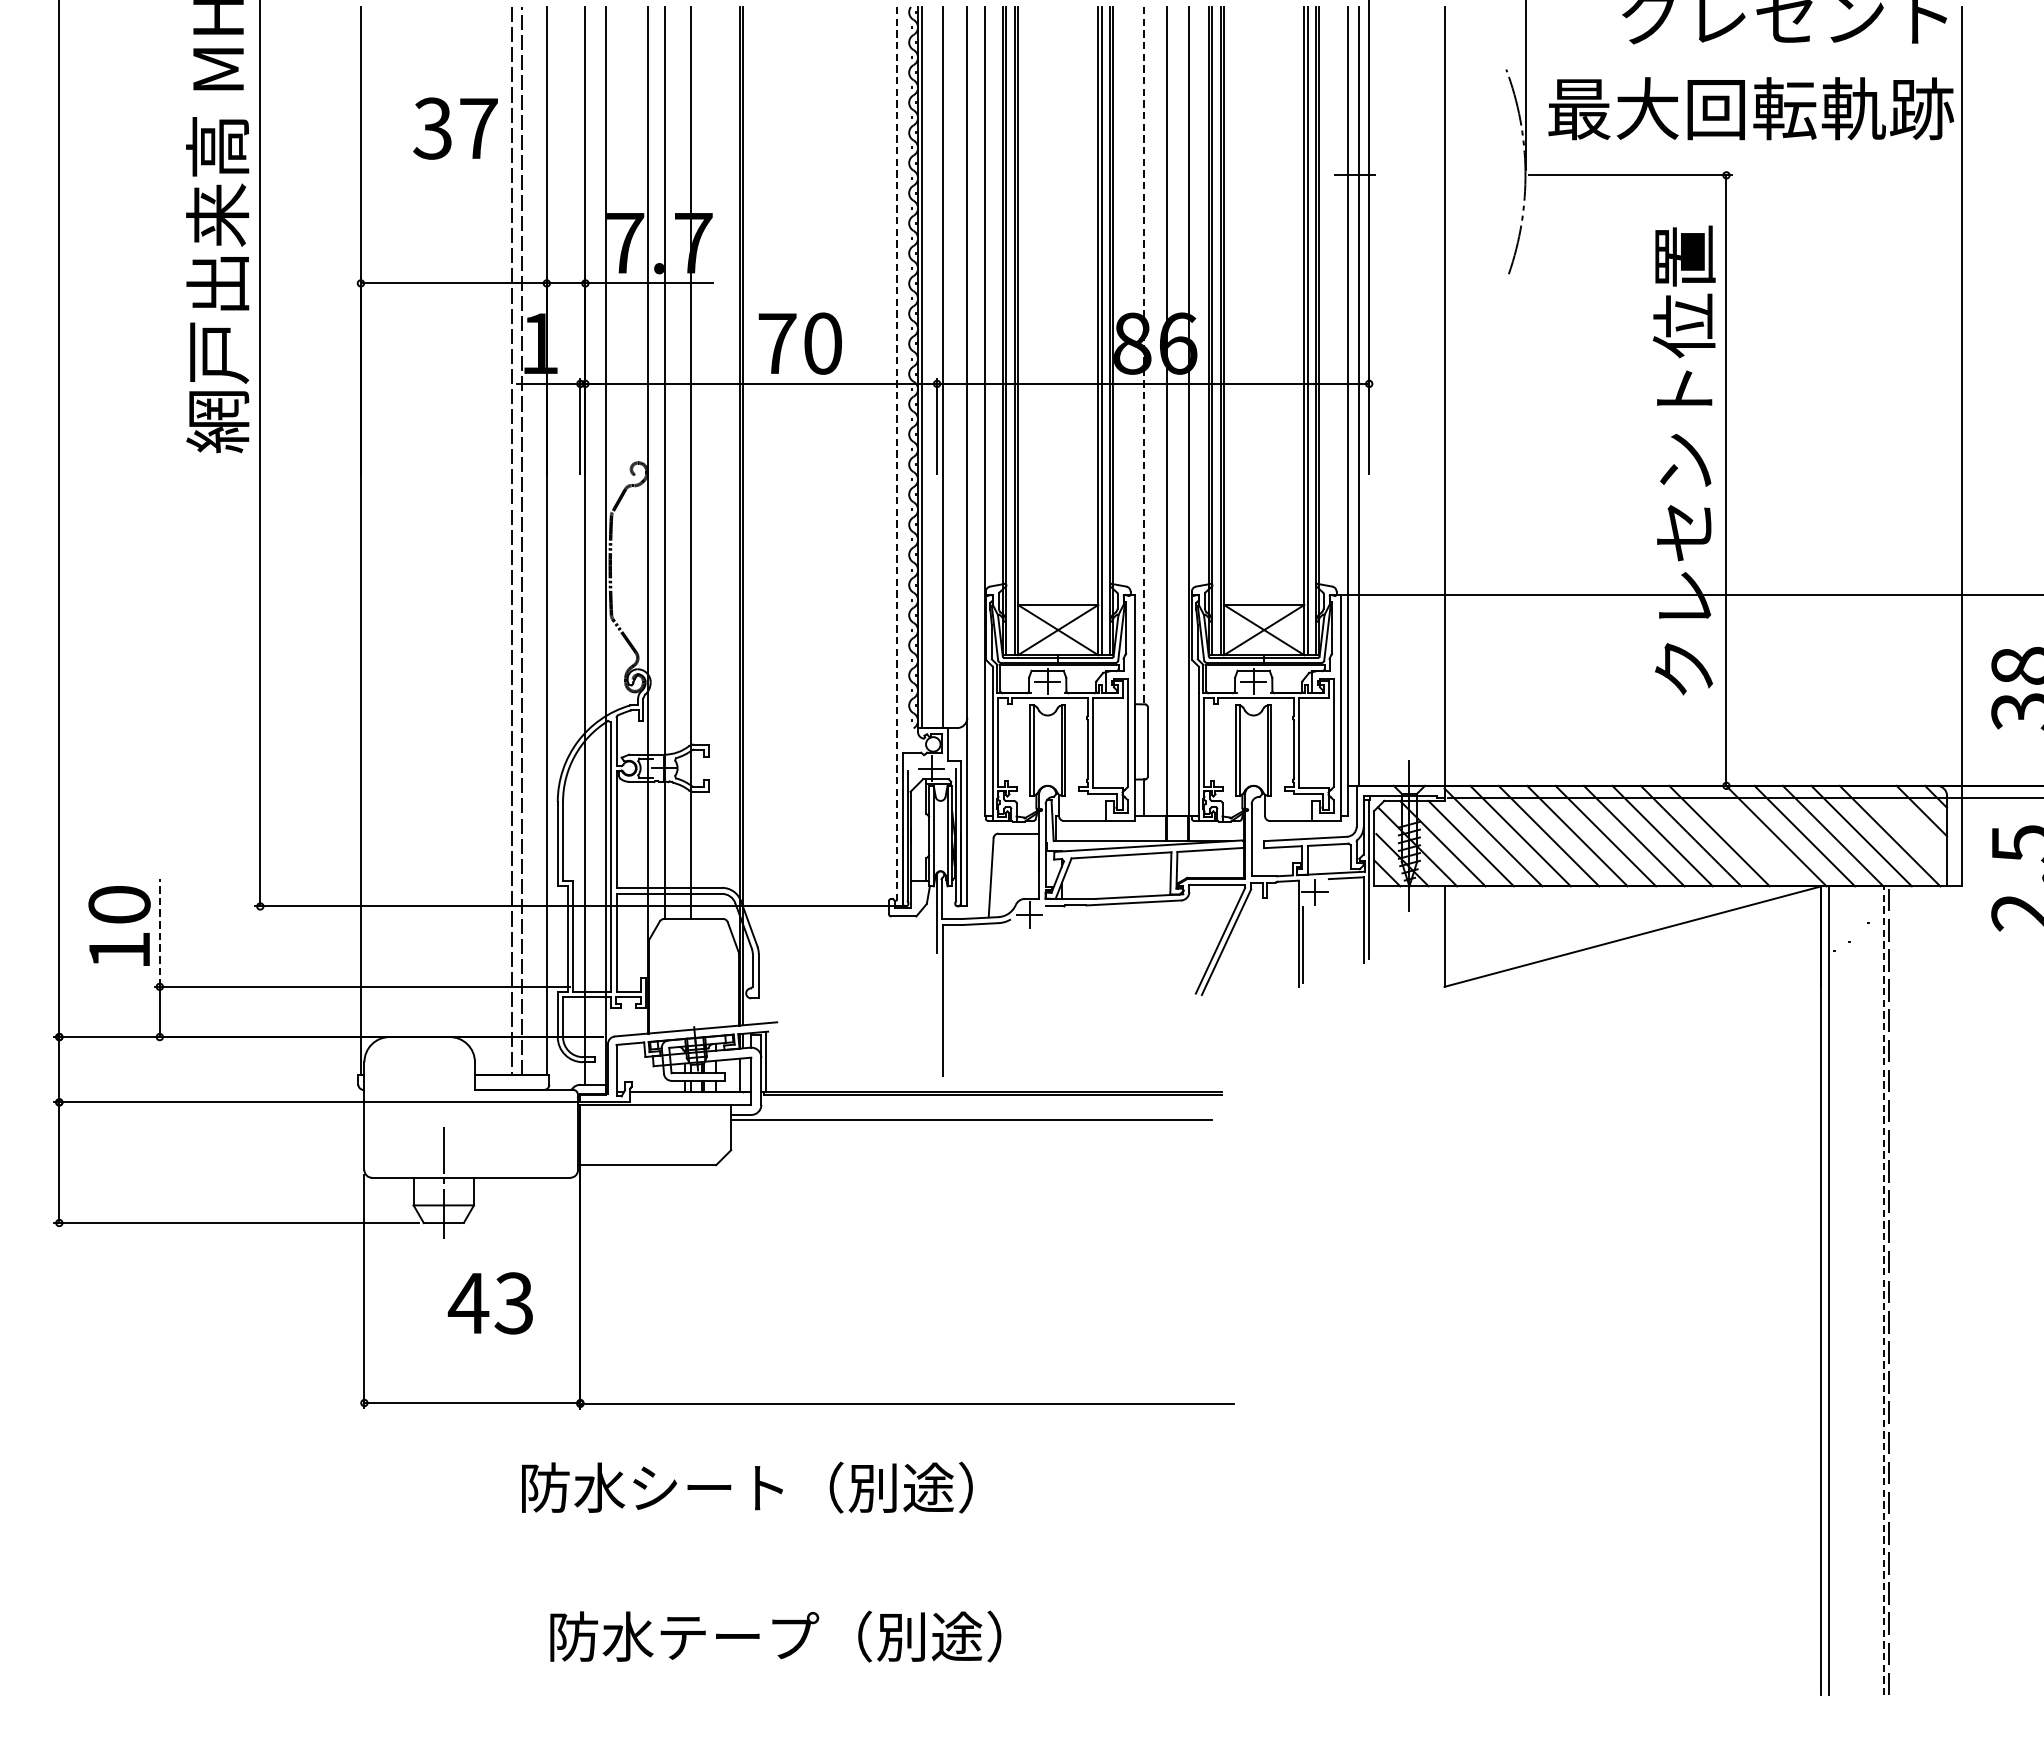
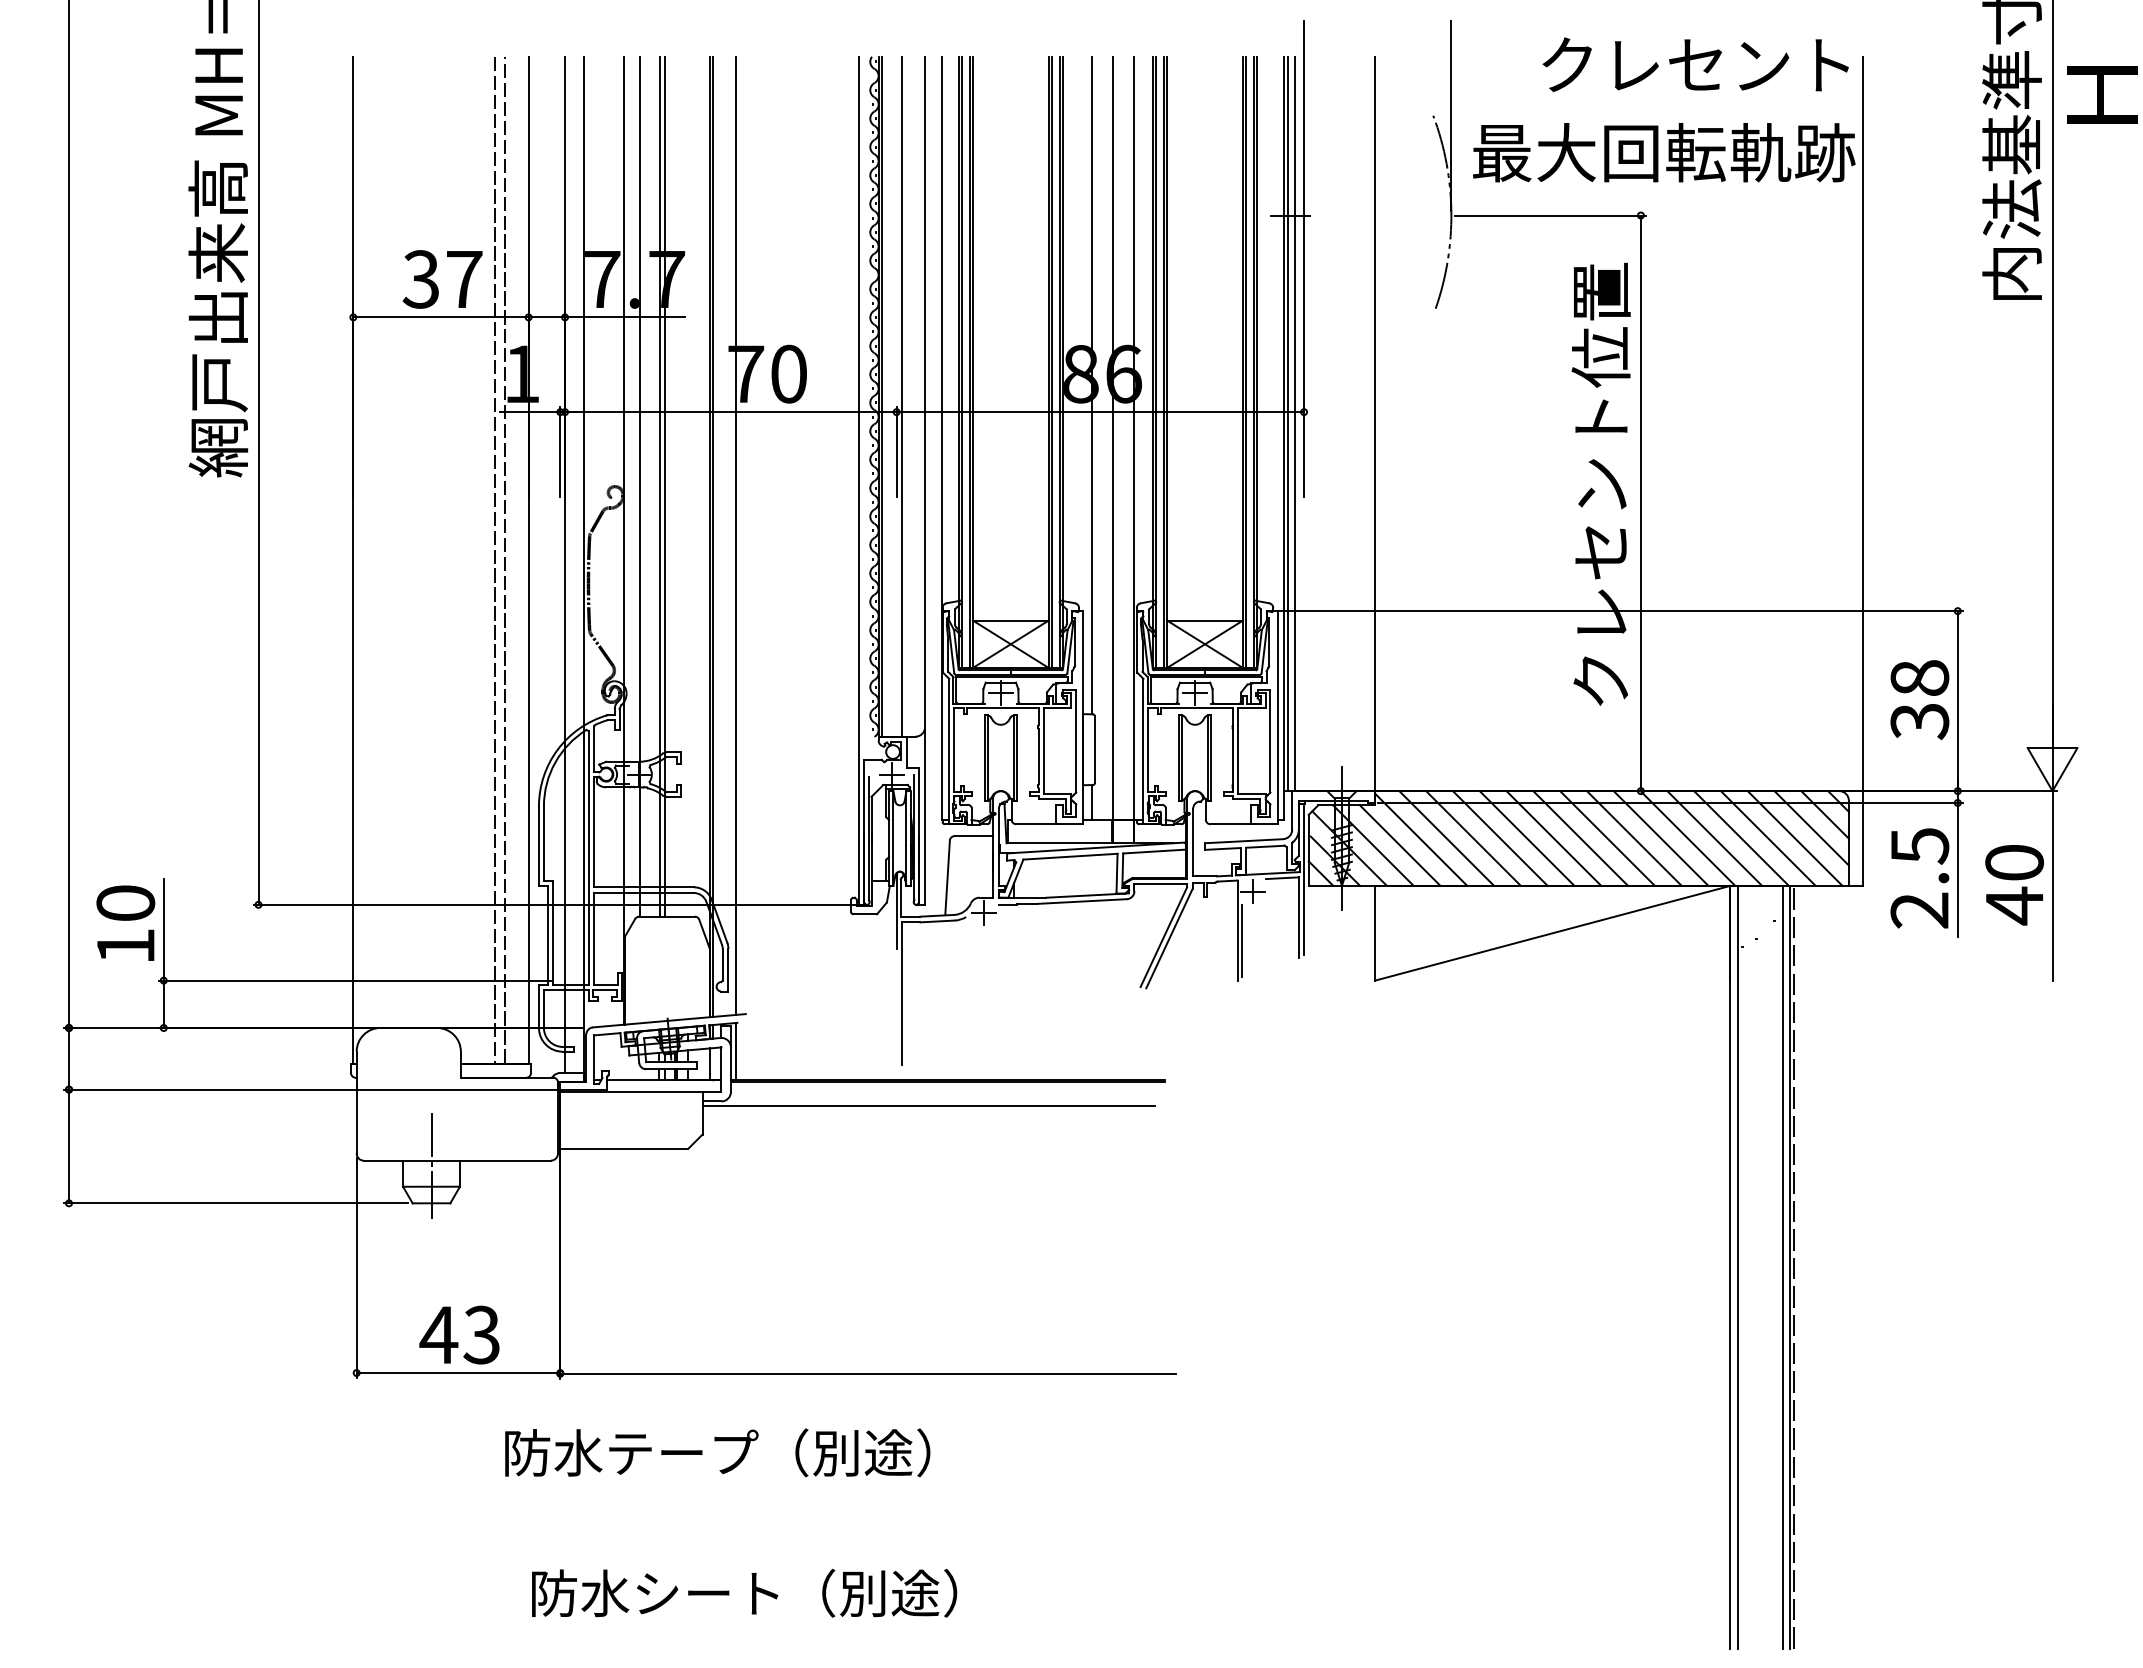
text: (455, 128) -> (442, 279), moved
line: (1143, 355) -> (1091, 385), dashed -> solid
line: (1351, 395) -> (1287, 423), added
line: (896, 456) -> (858, 480), dashed -> solid
line: (685, 462) -> (659, 486), added
line: (766, 514) -> (735, 535), added
line: (1907, 825) -> (1811, 828), added
line: (1747, 836) -> (1660, 838), added
line: (159, 932) -> (163, 929), dashed -> solid
line: (1876, 1290) -> (1782, 1266), added
line: (1884, 1290) -> (1789, 1266), dashed -> solid
text: (490, 1302) -> (459, 1334), moved
text: (711, 1486) -> (683, 1451), 防水シート（別途） -> 防水テープ（別途）
text: (739, 1635) -> (710, 1592), 防水テープ（別途） -> 防水シート（別途）

